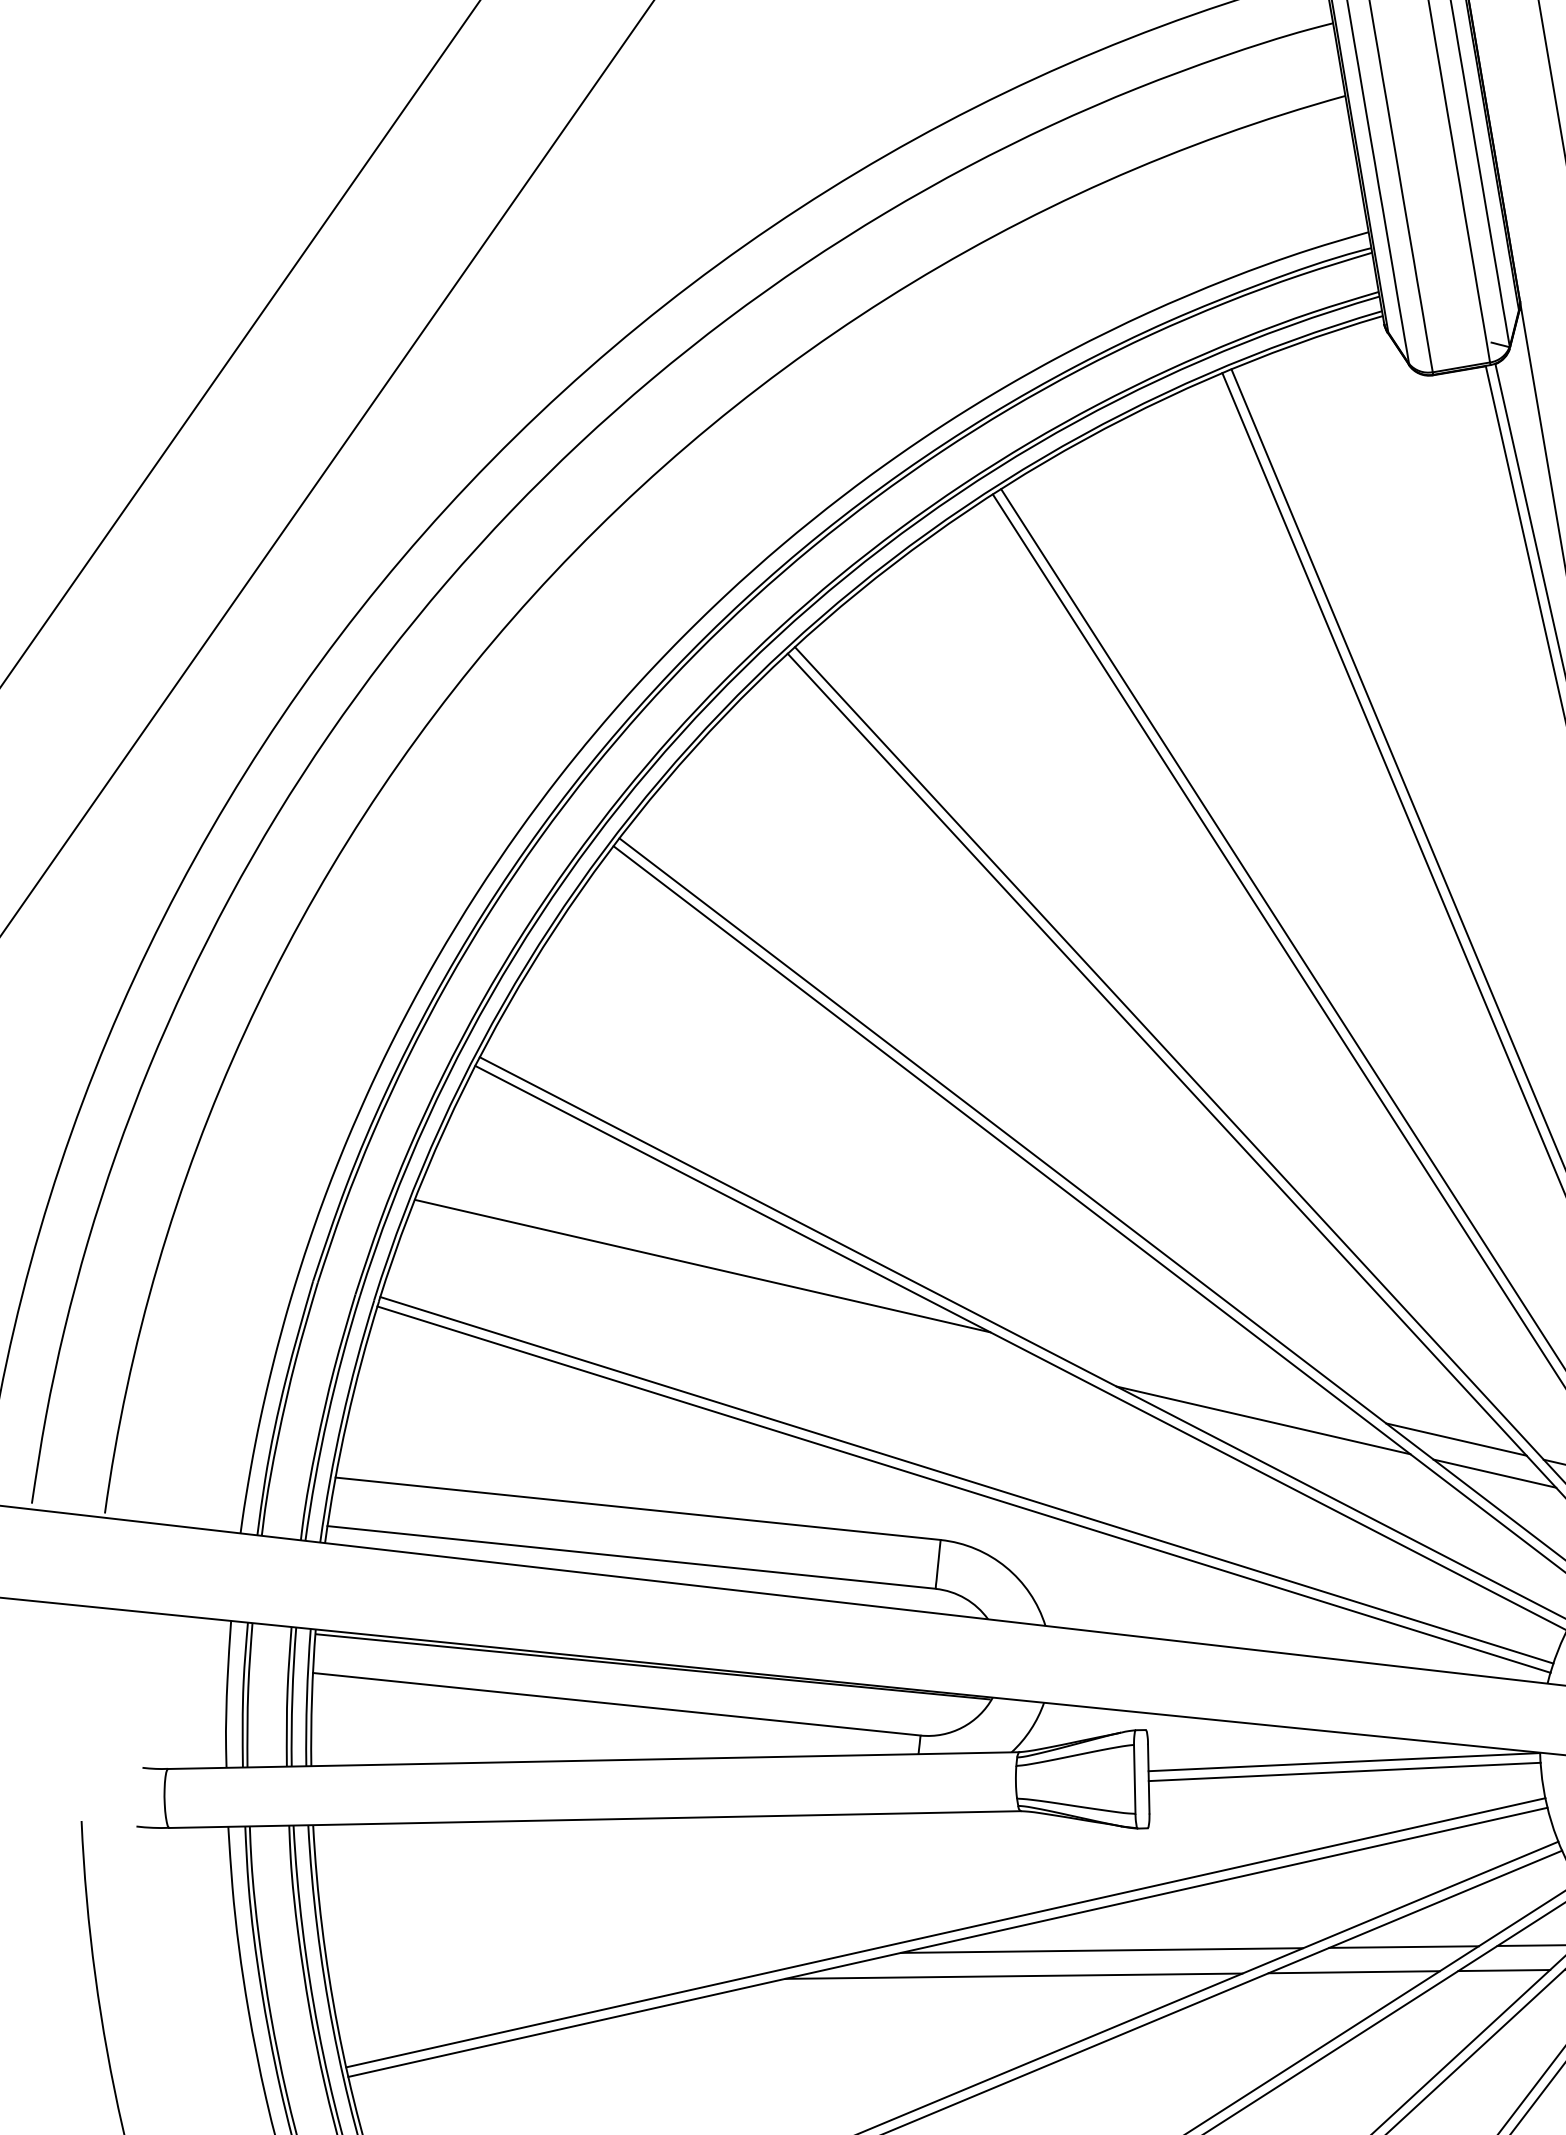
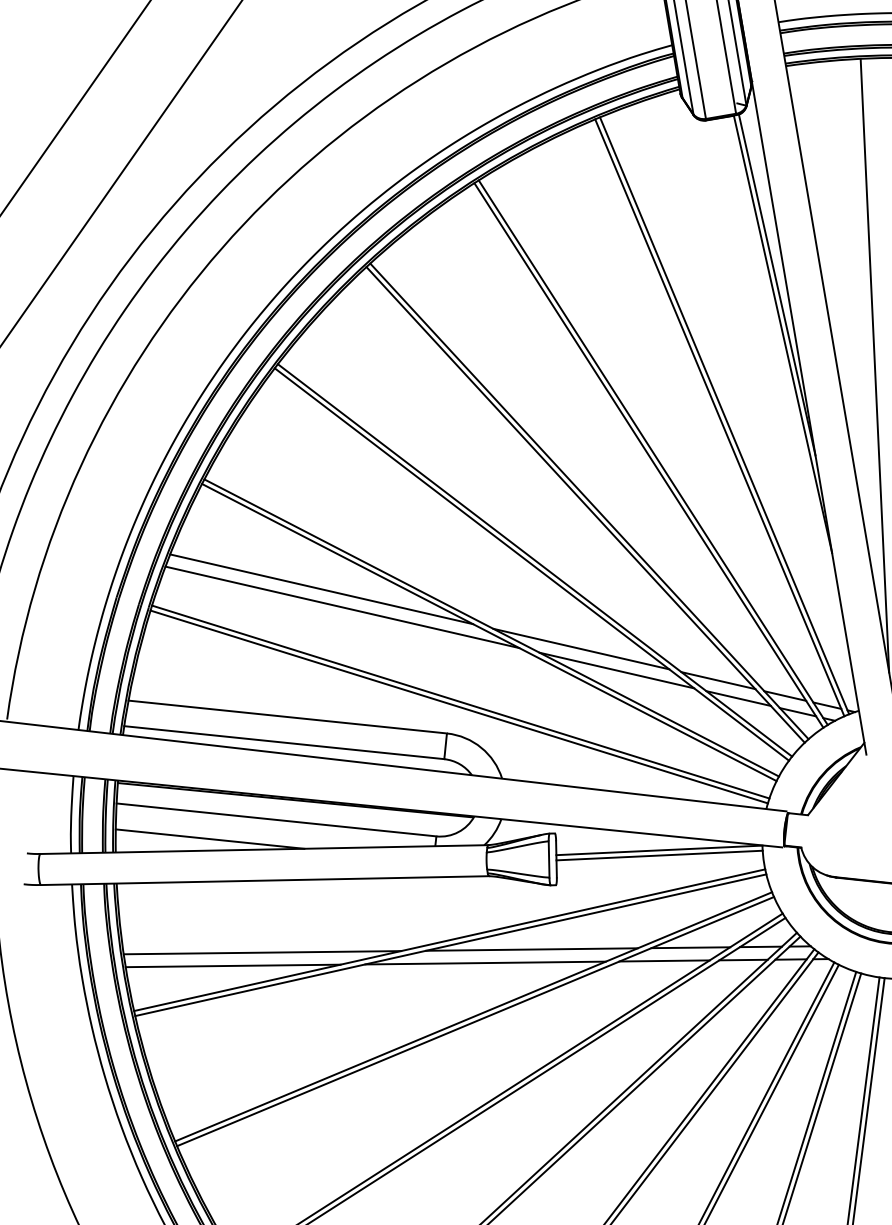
line: (742, 1300) -> (342, 607), added
line: (1196, 1378) -> (581, 648), added
line: (489, 1739) -> (209, 838), added
line: (590, 1956) -> (262, 952), added
line: (533, 1980) -> (232, 965), added

